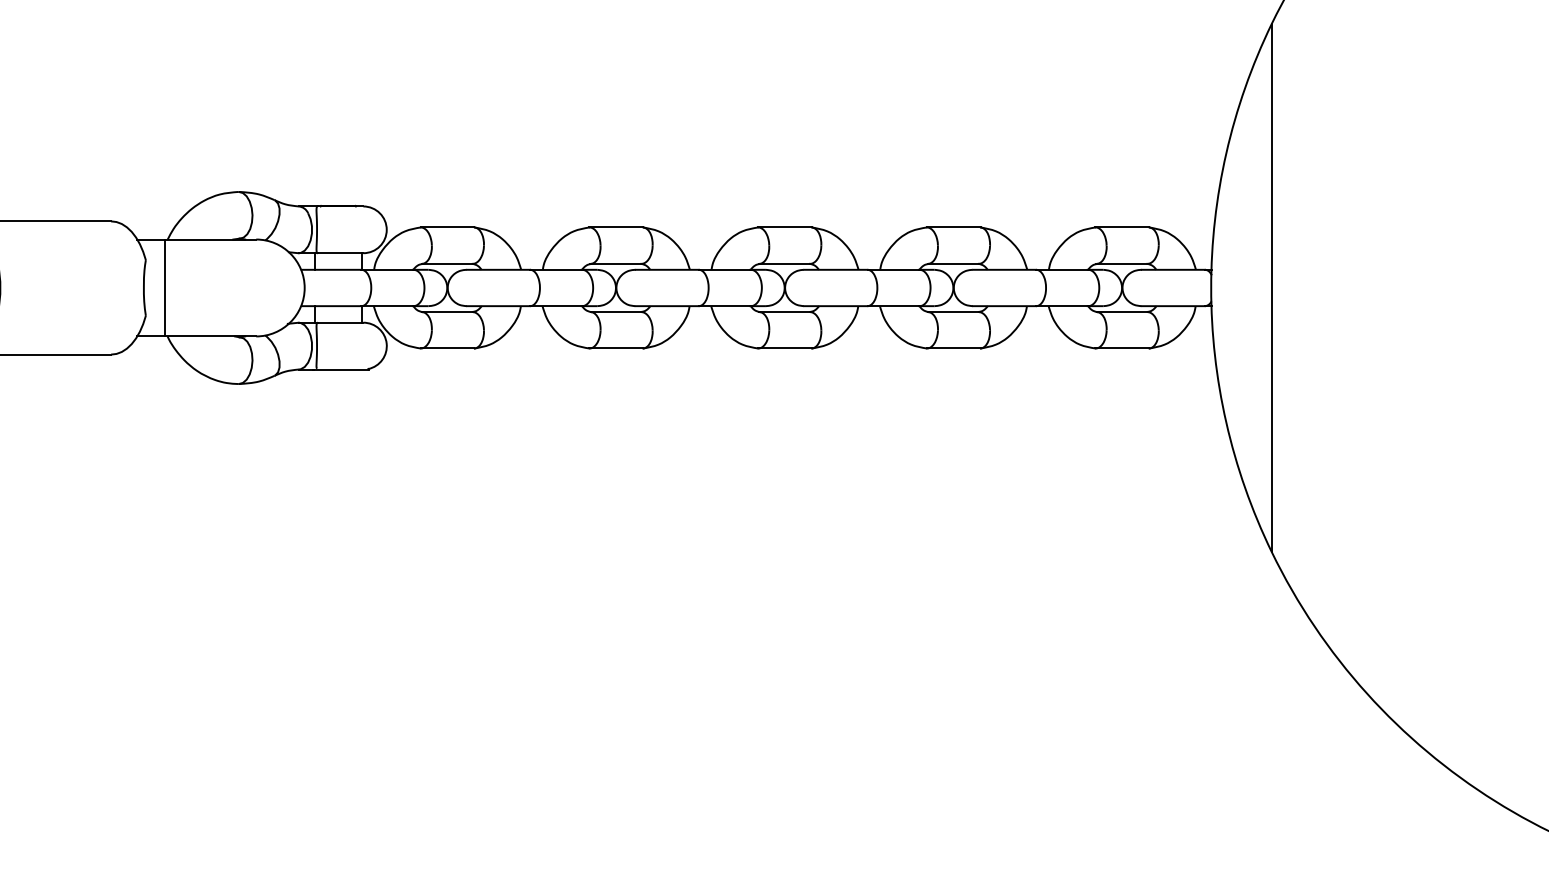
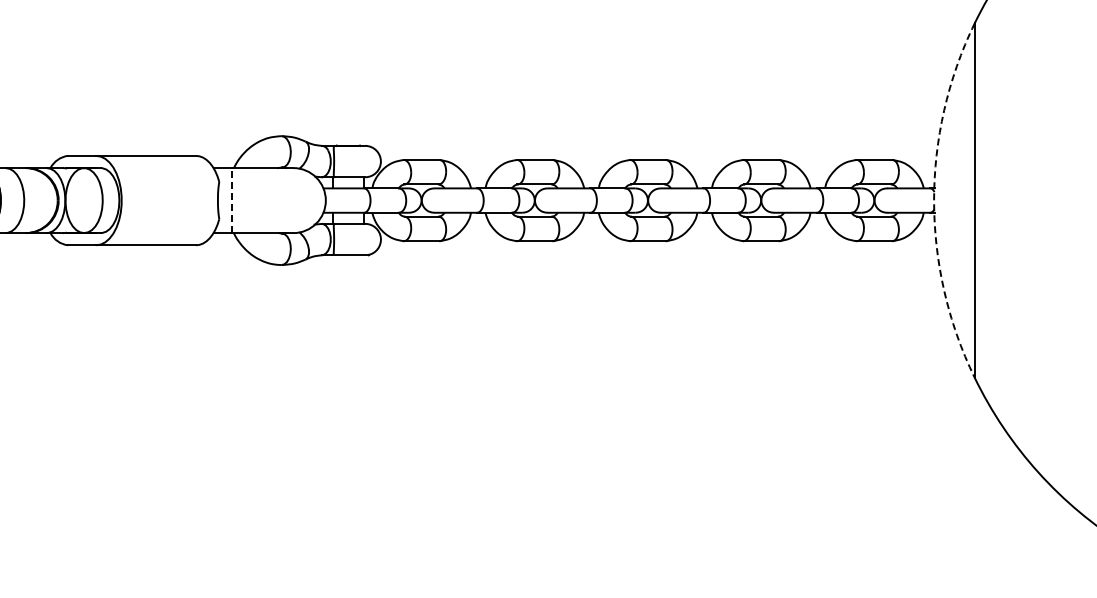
line: (165, 287) -> (232, 200), solid -> dashed
arc: (1211, 287) -> (934, 200), solid -> dashed

